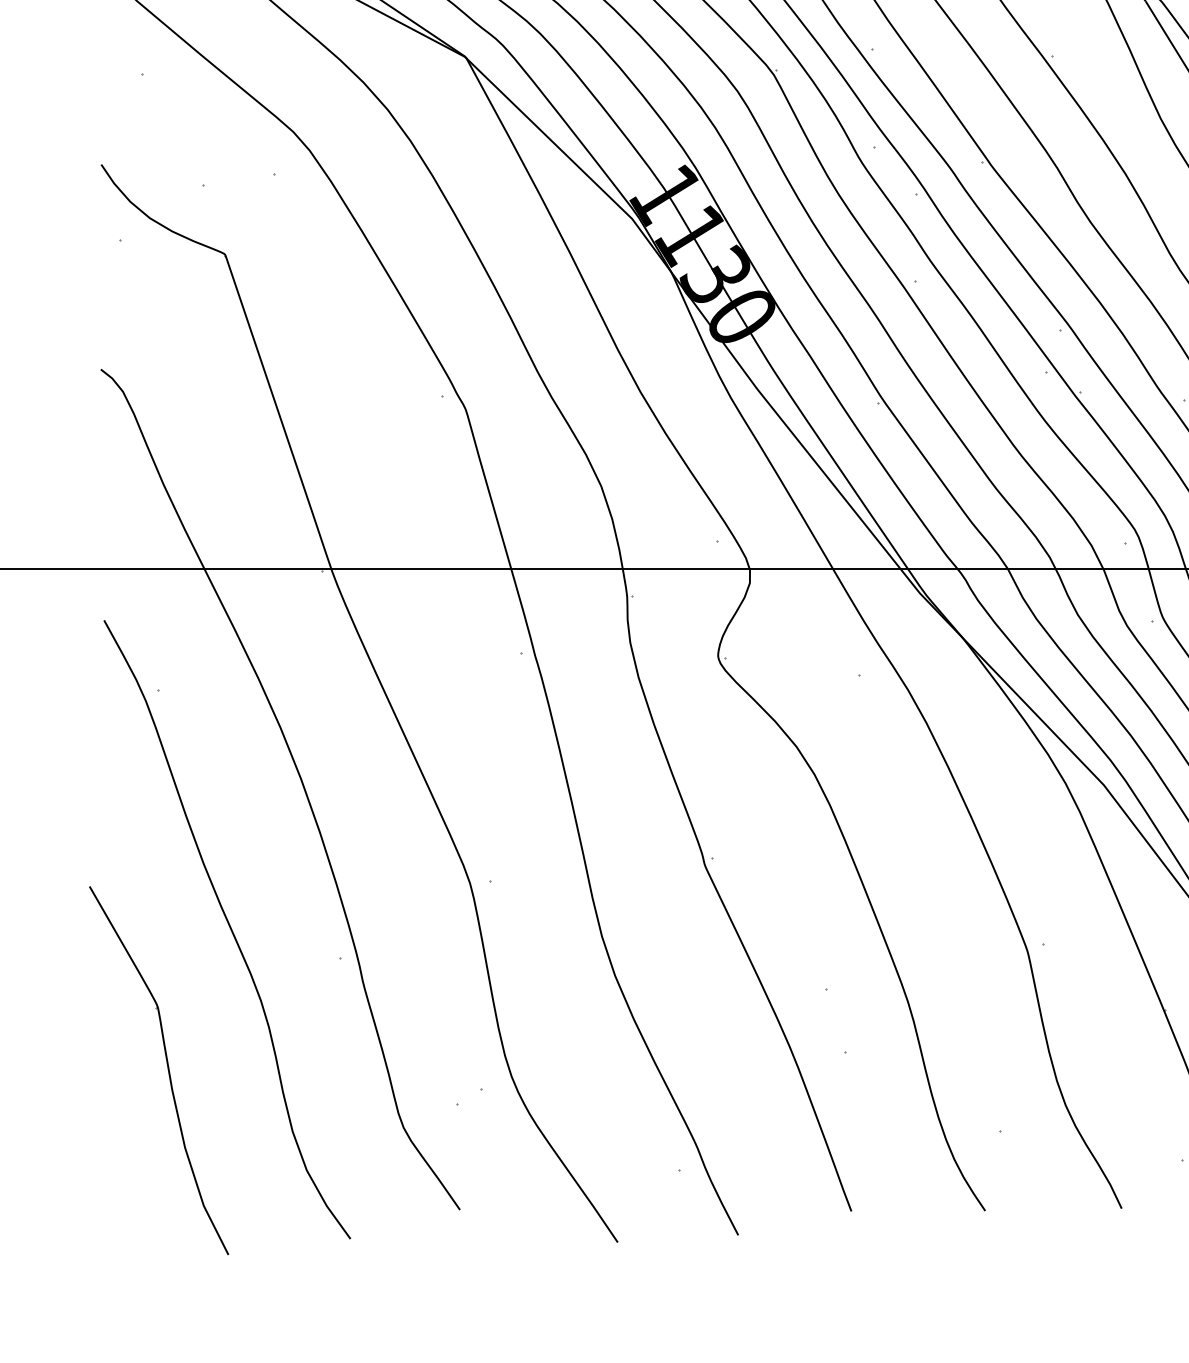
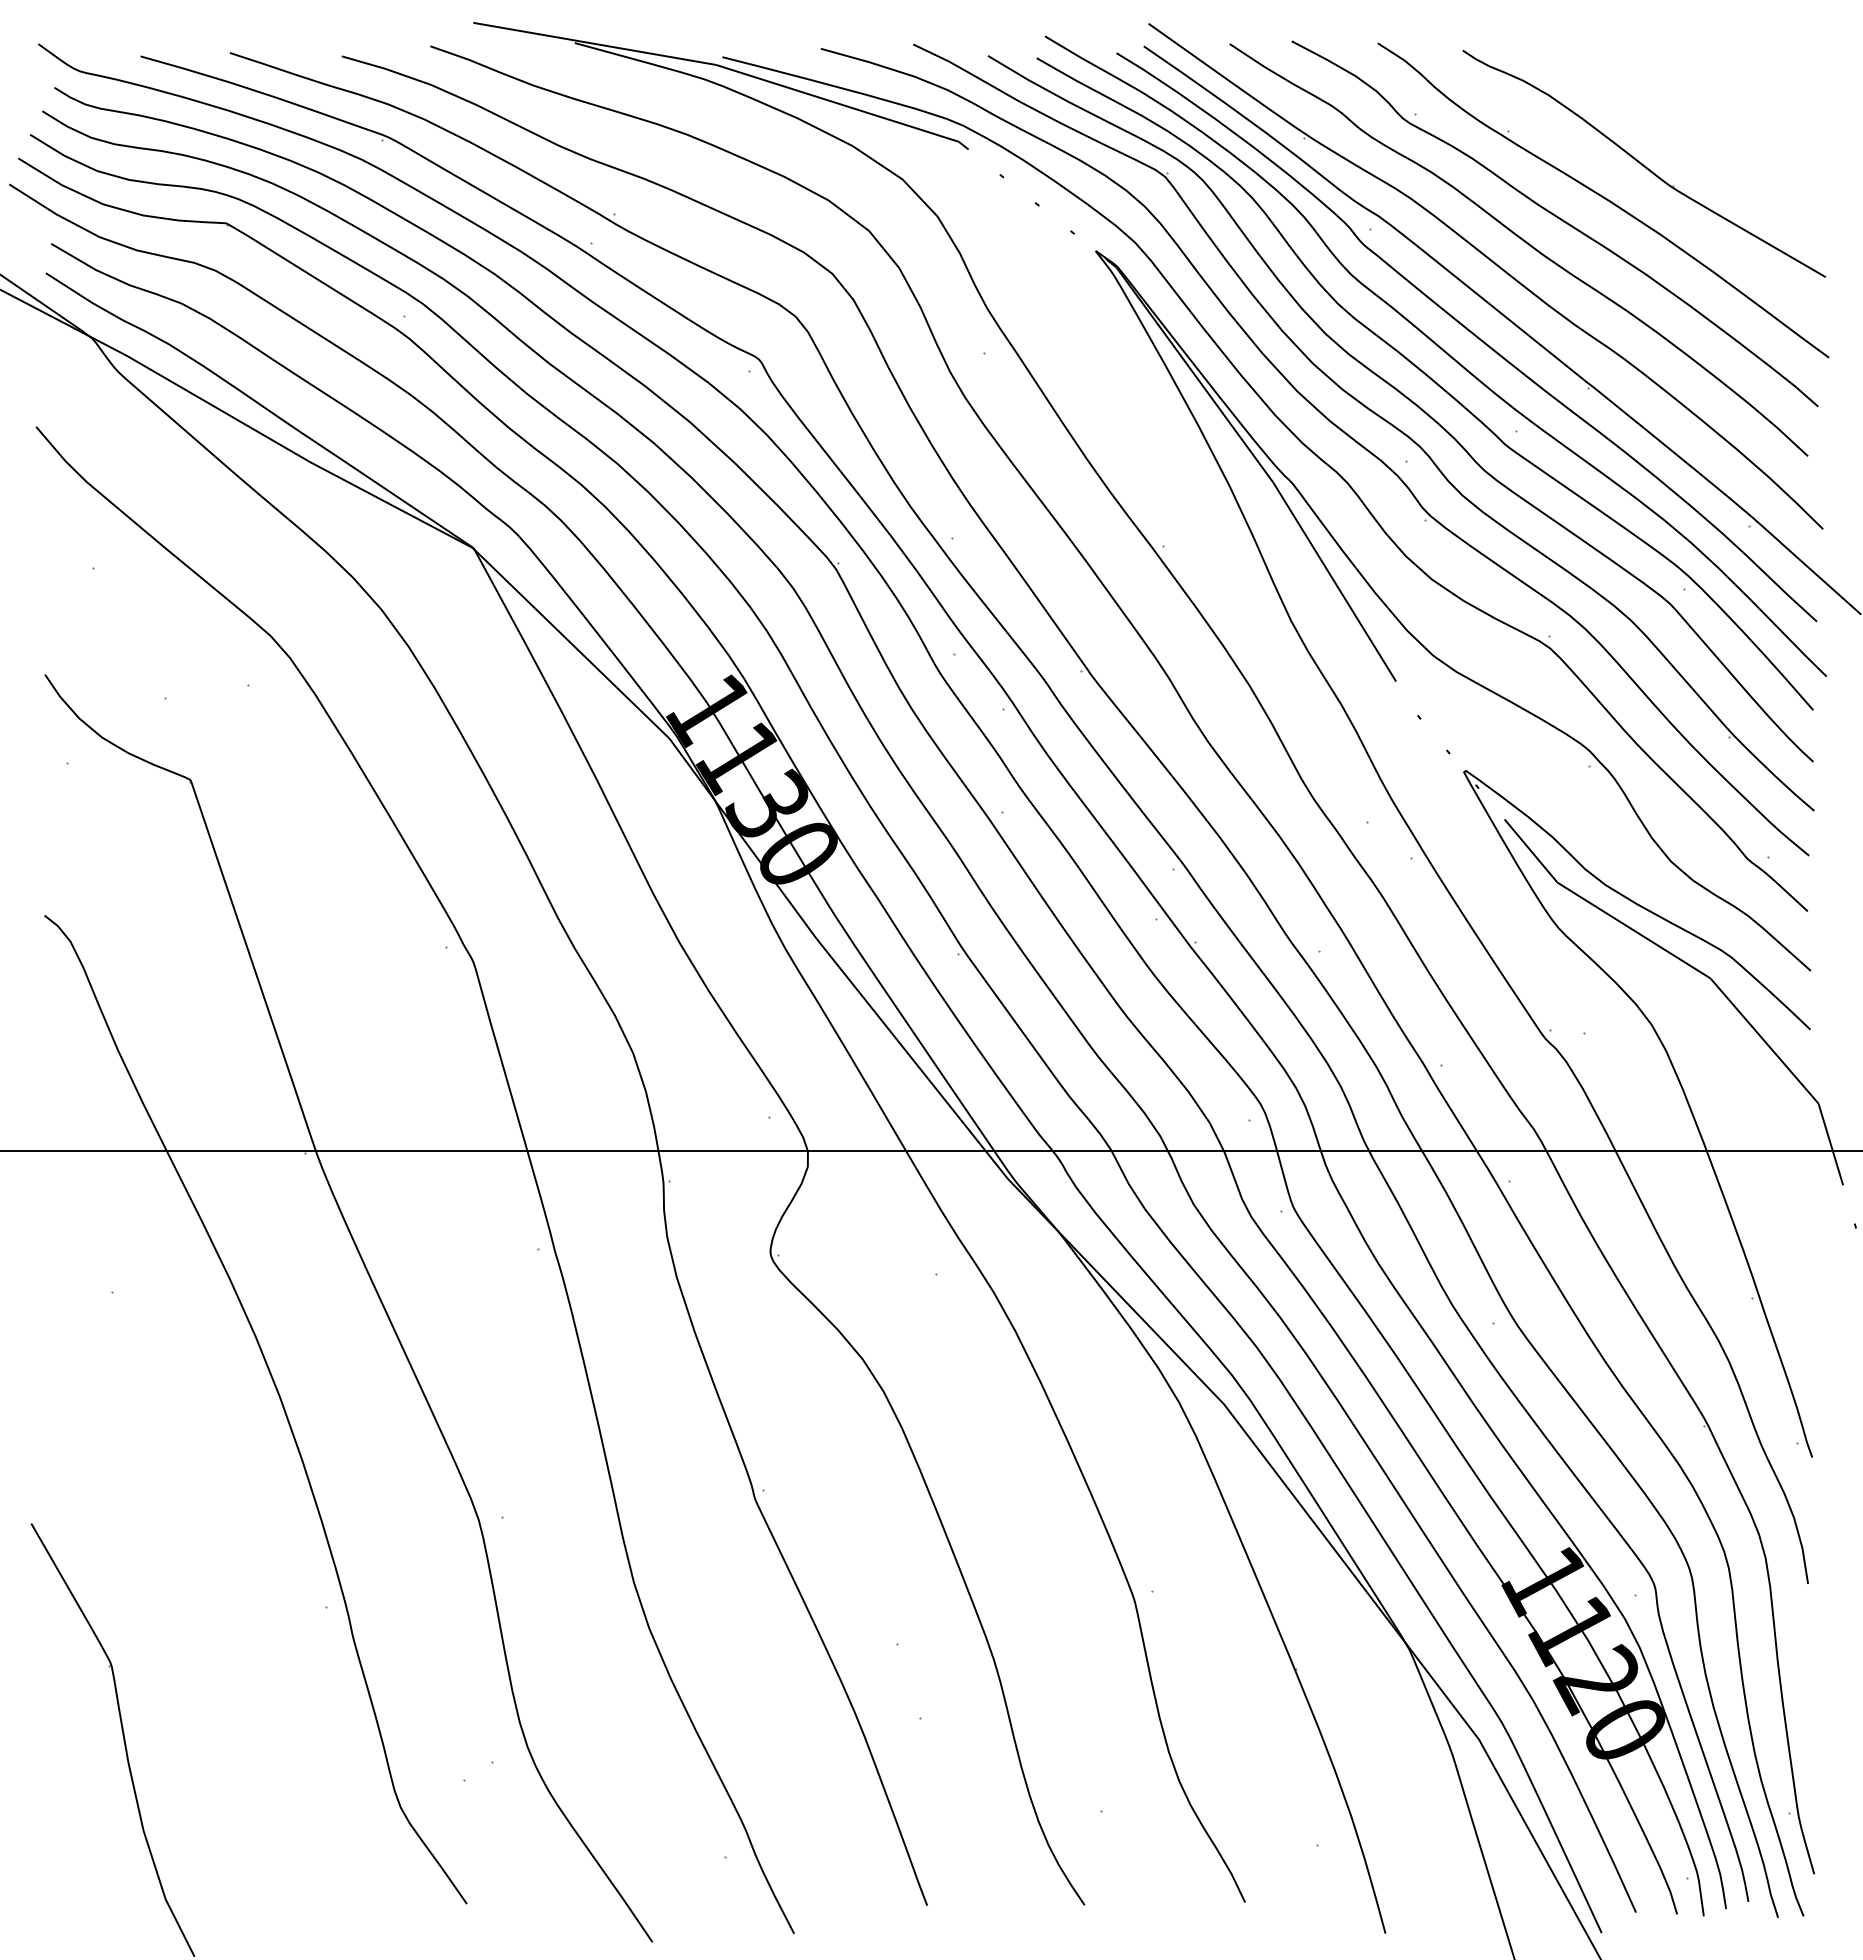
curve: (230, 928) -> (196, 1573), removed

